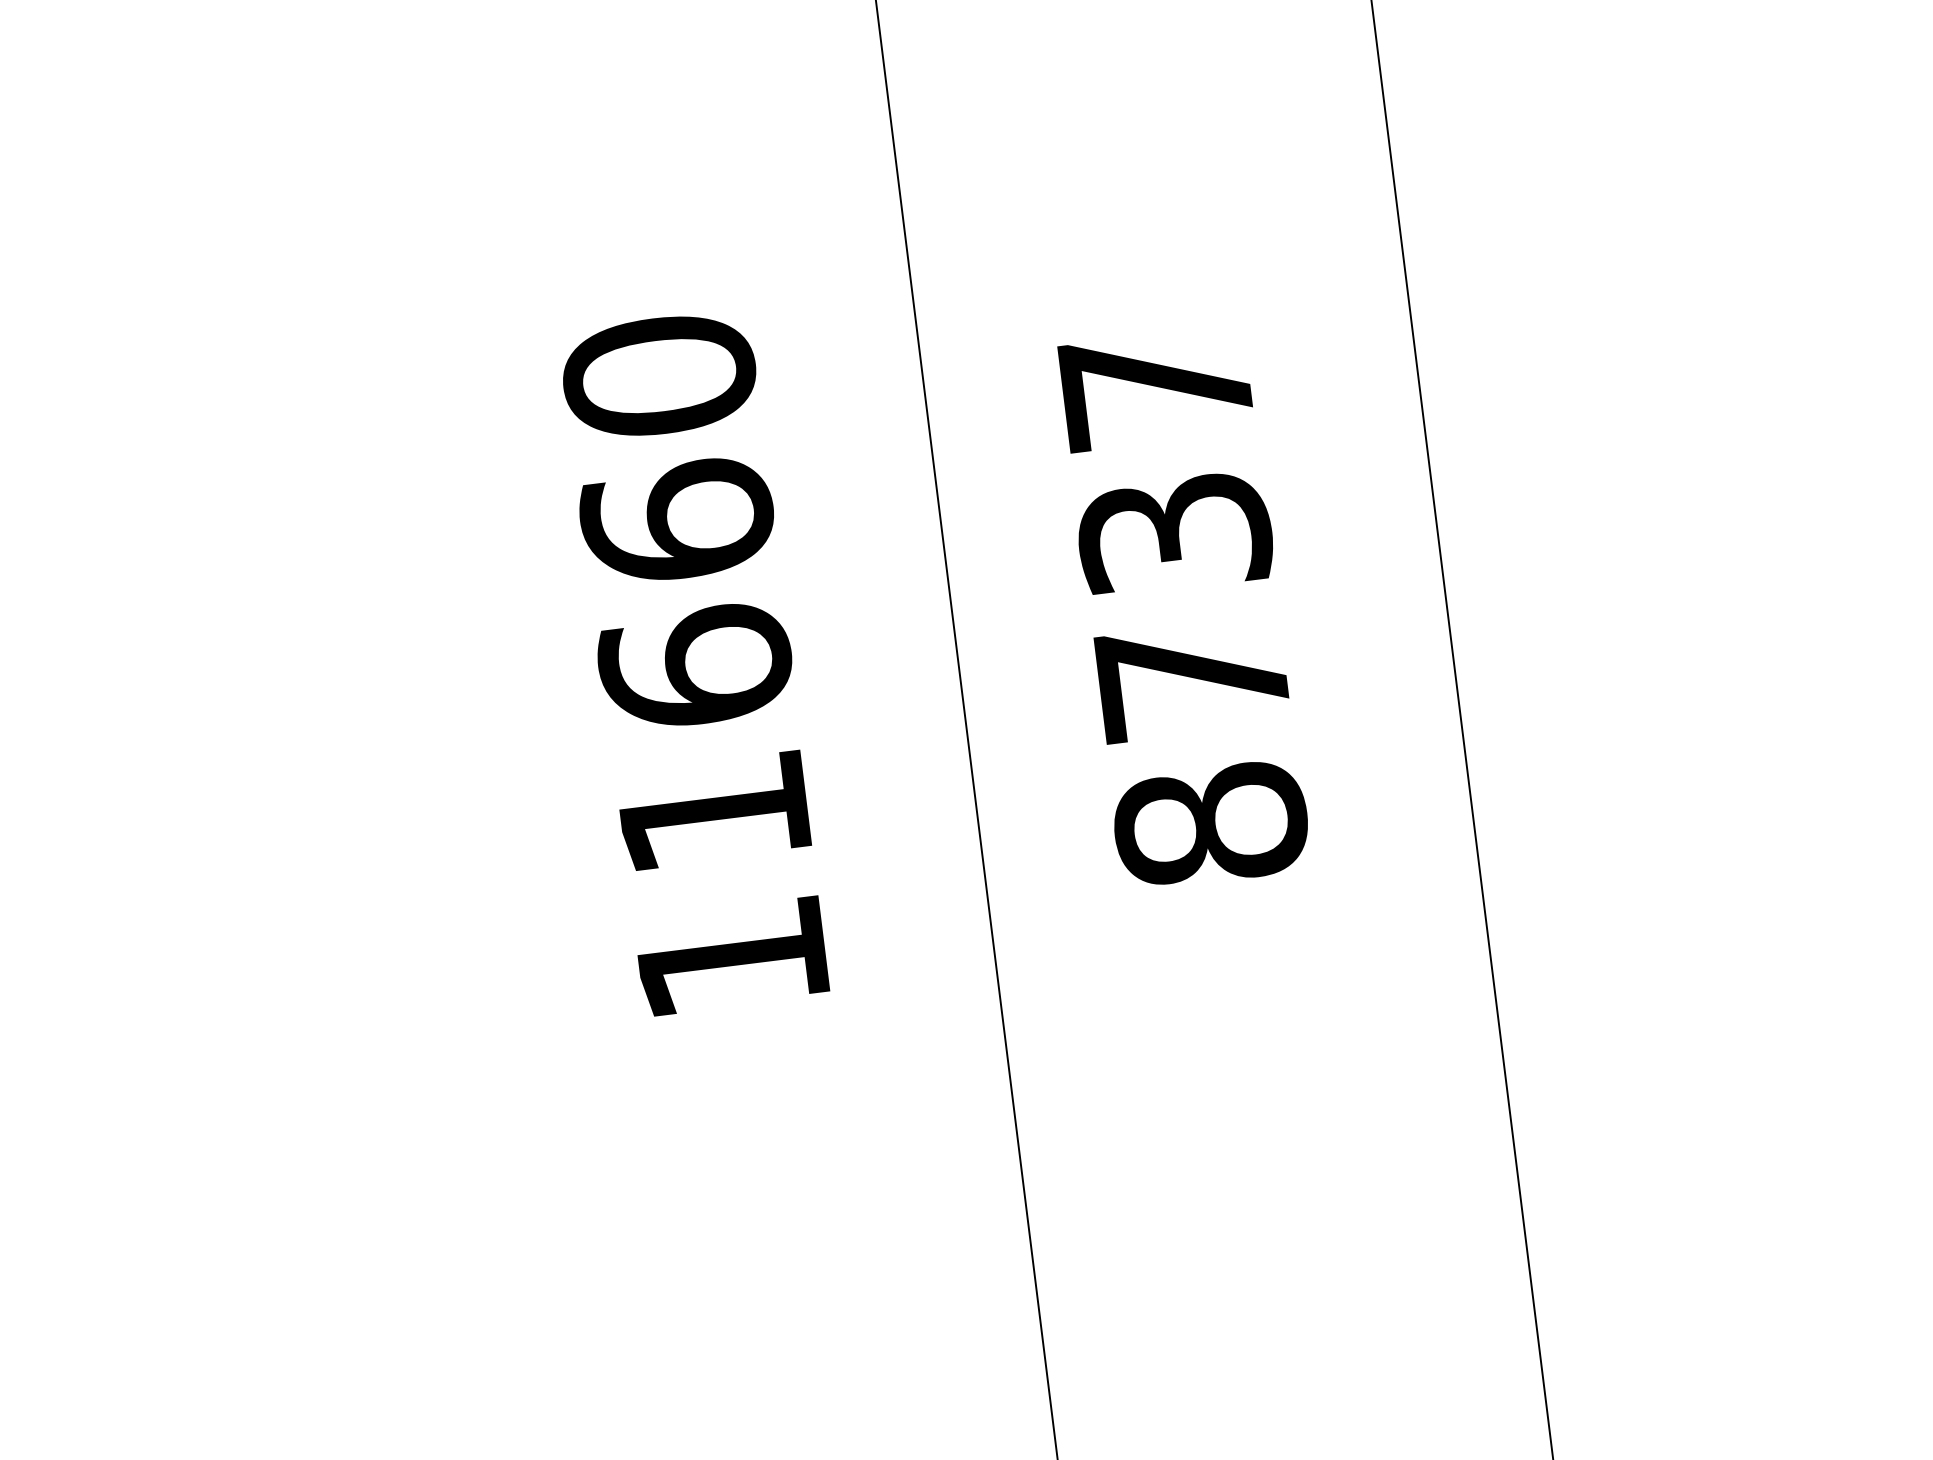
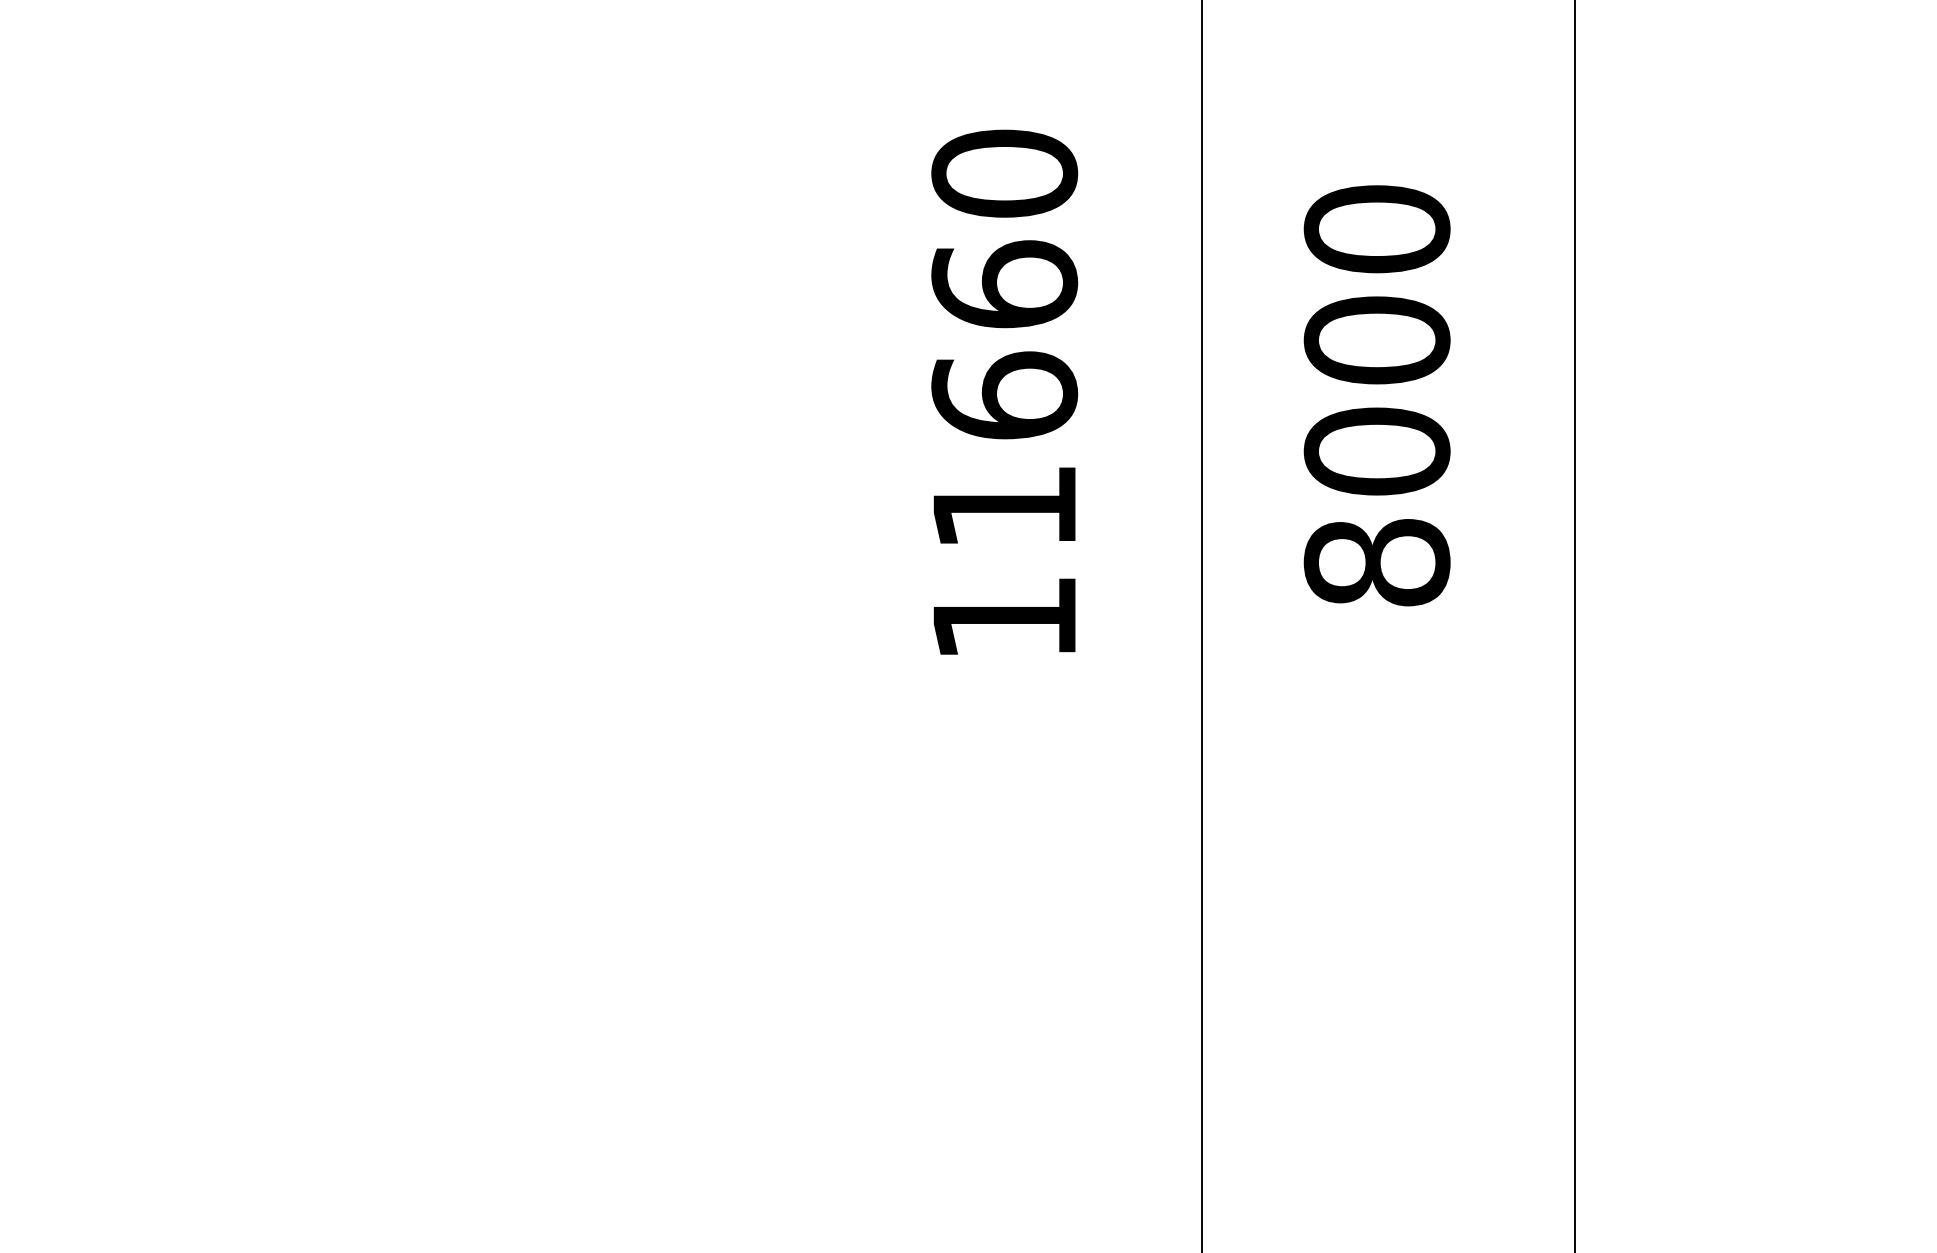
text: (1173, 533) -> (1376, 340), 8737 -> 8000

